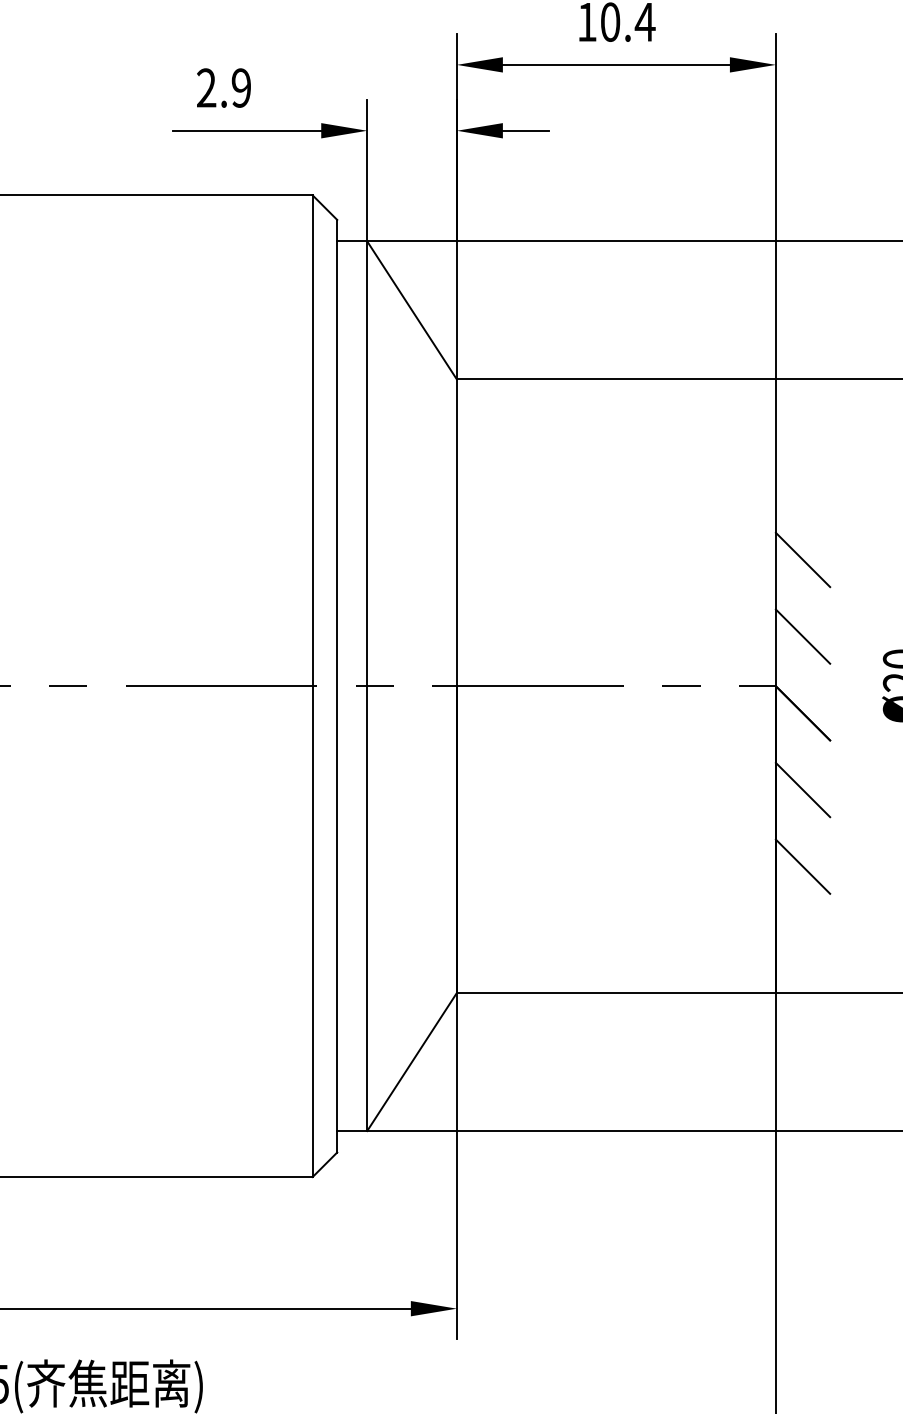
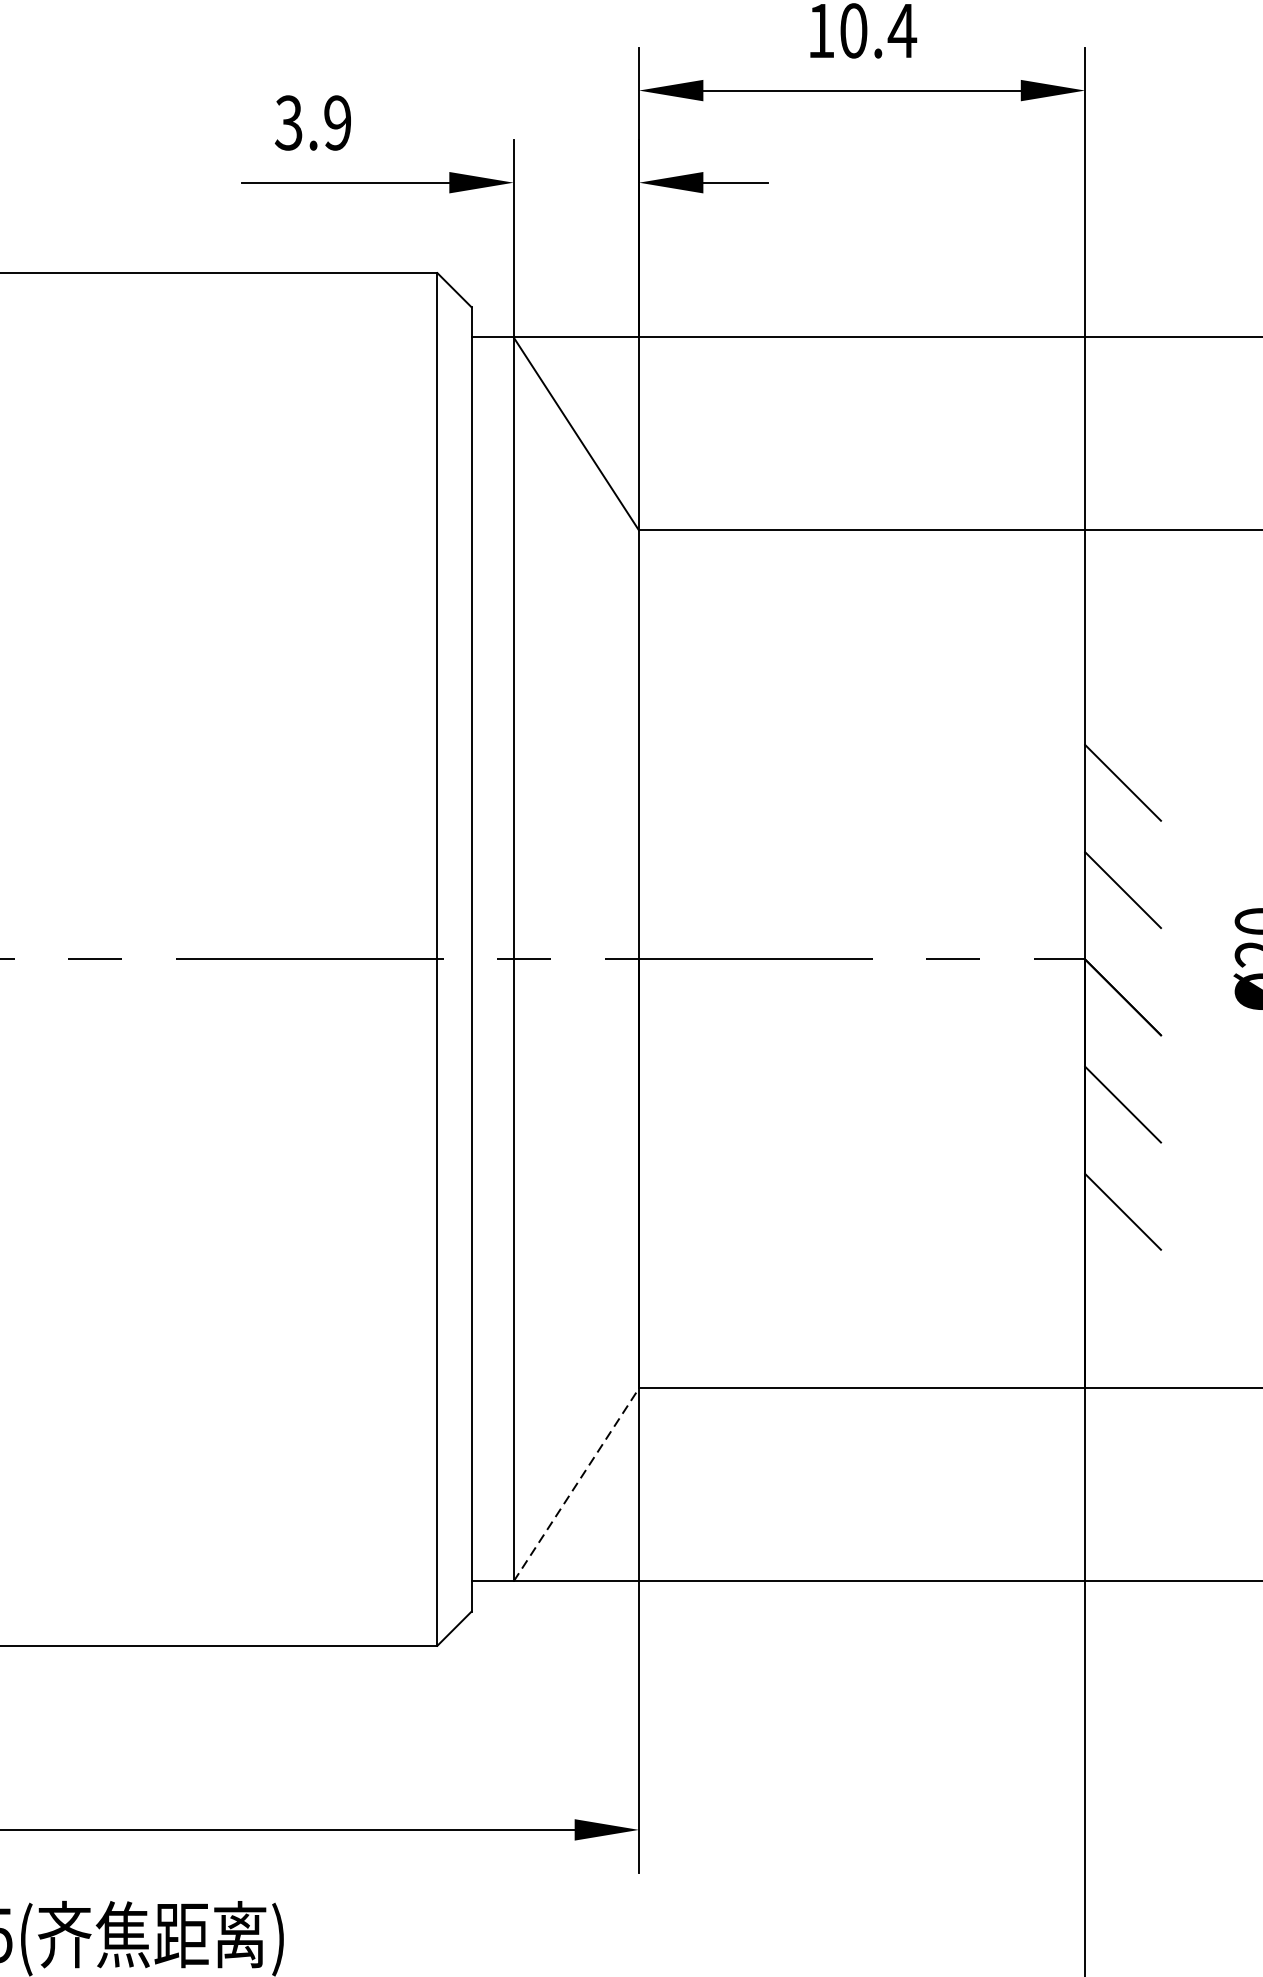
text: (206, 88) -> (288, 123), 2.9 -> 3.9
line: (412, 1061) -> (576, 1484), solid -> dashed

